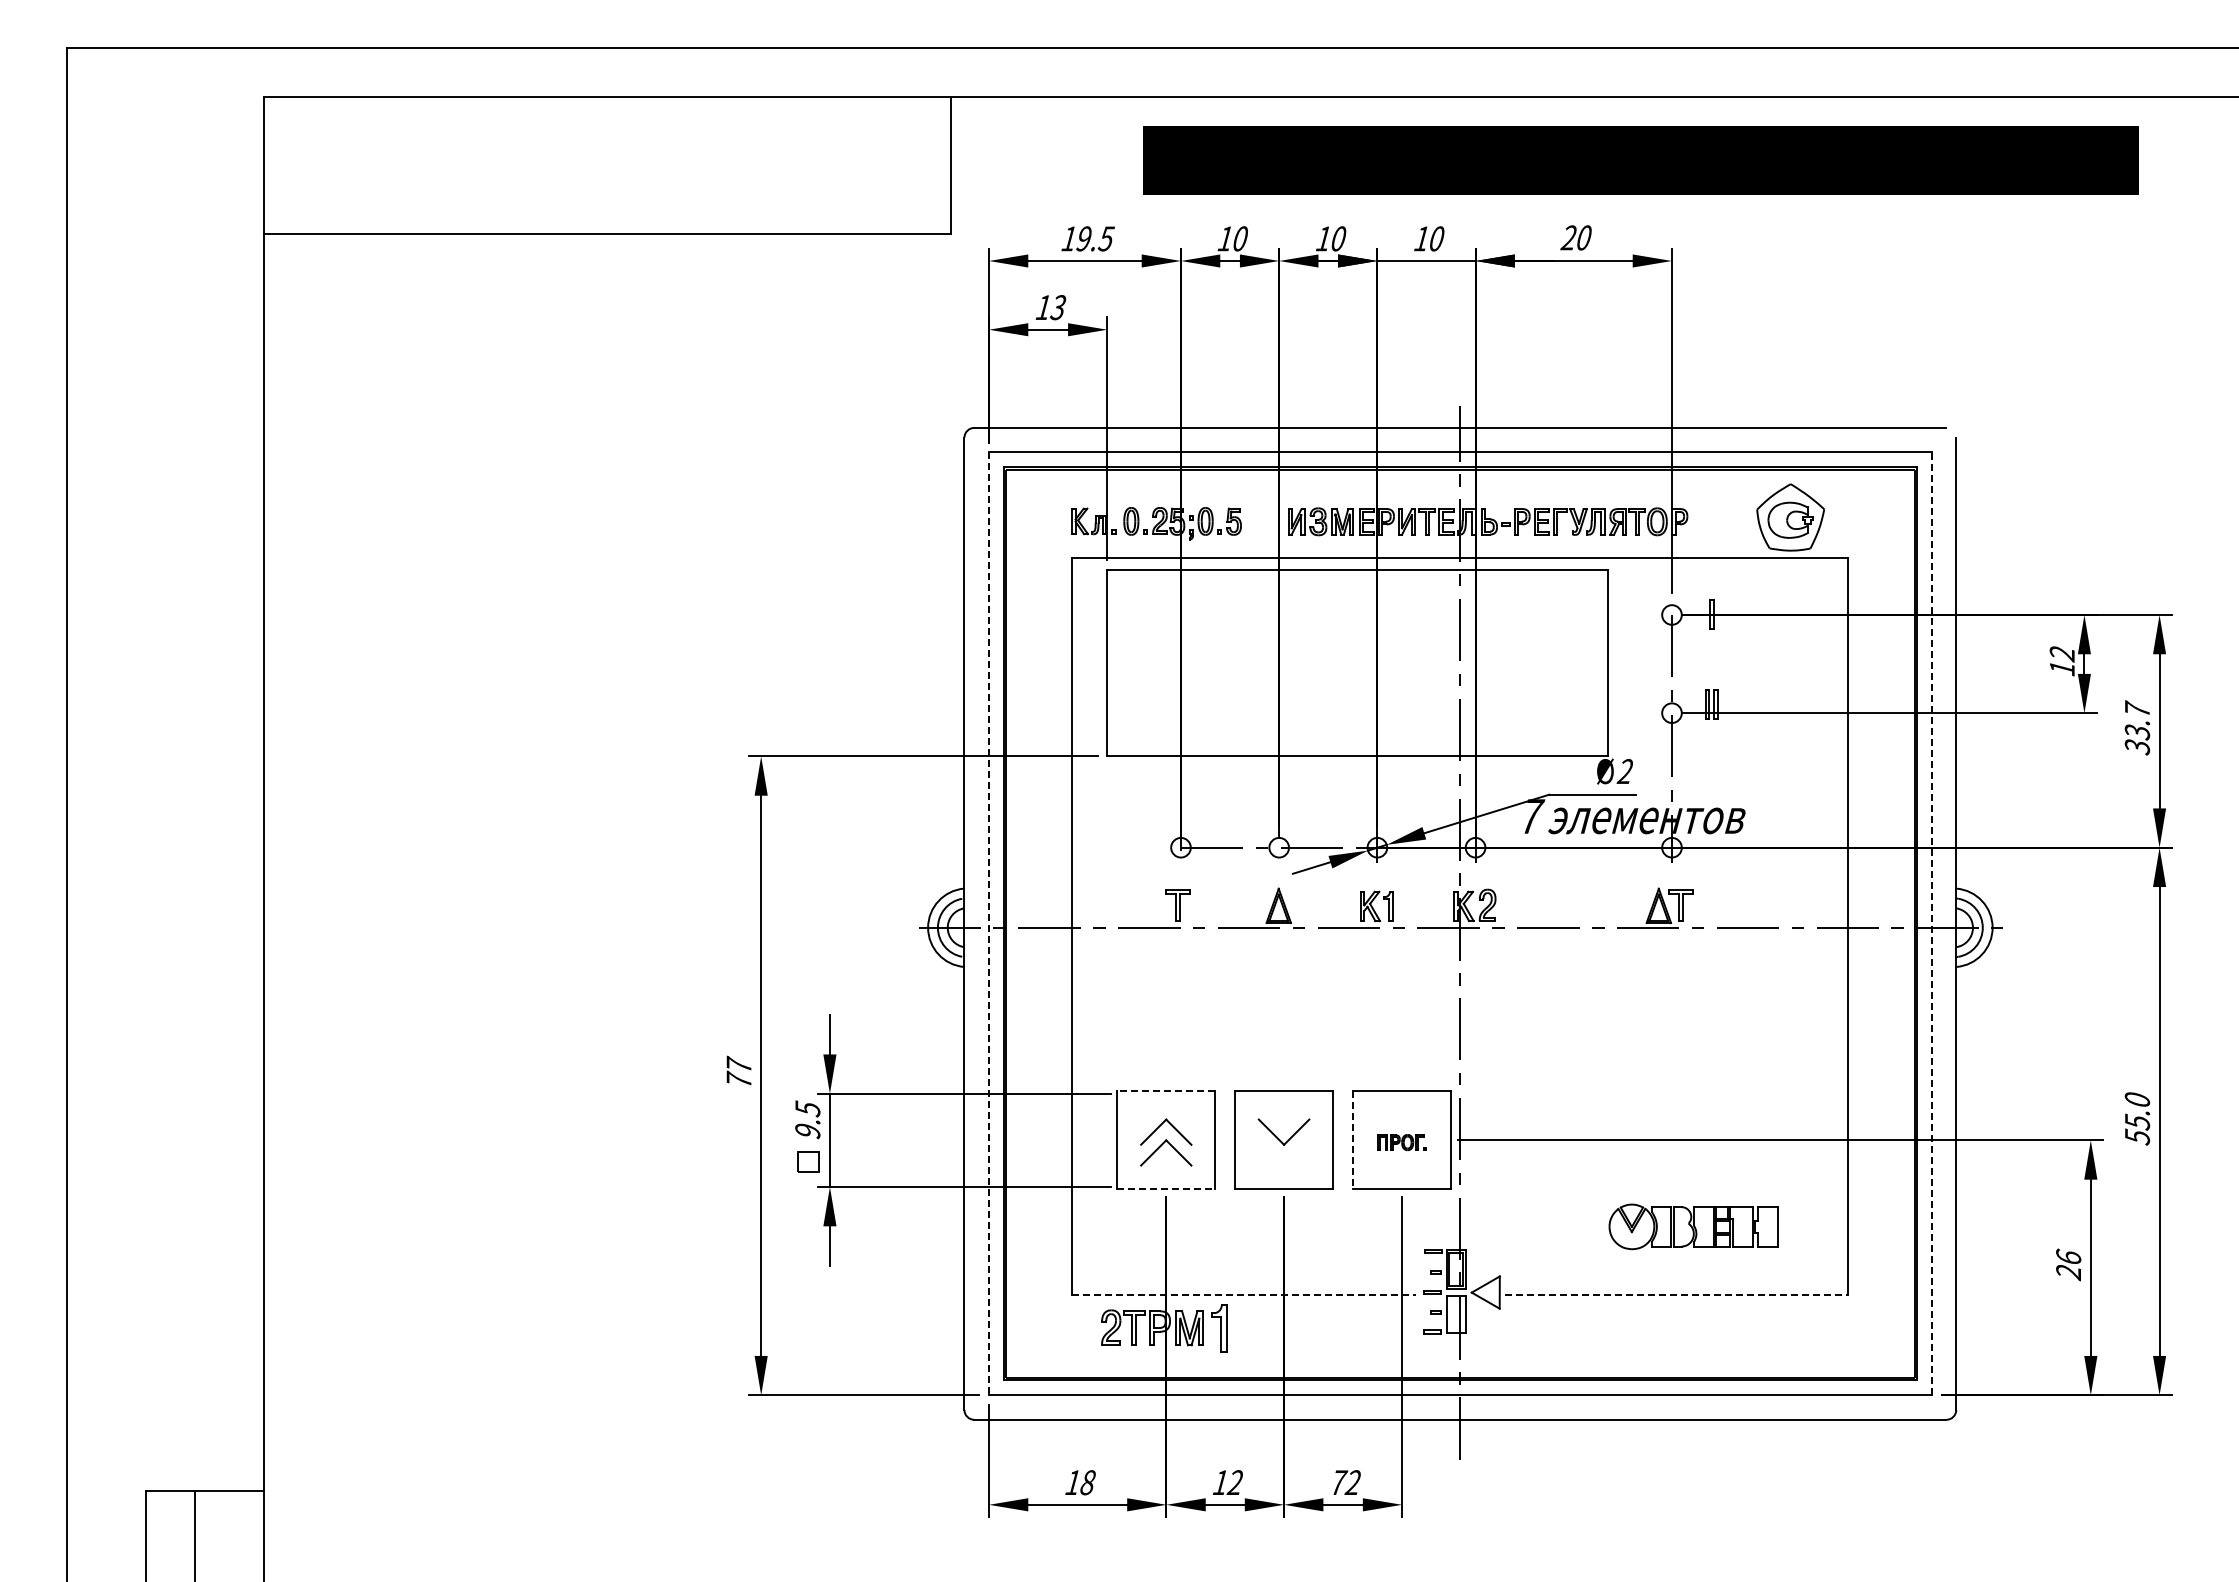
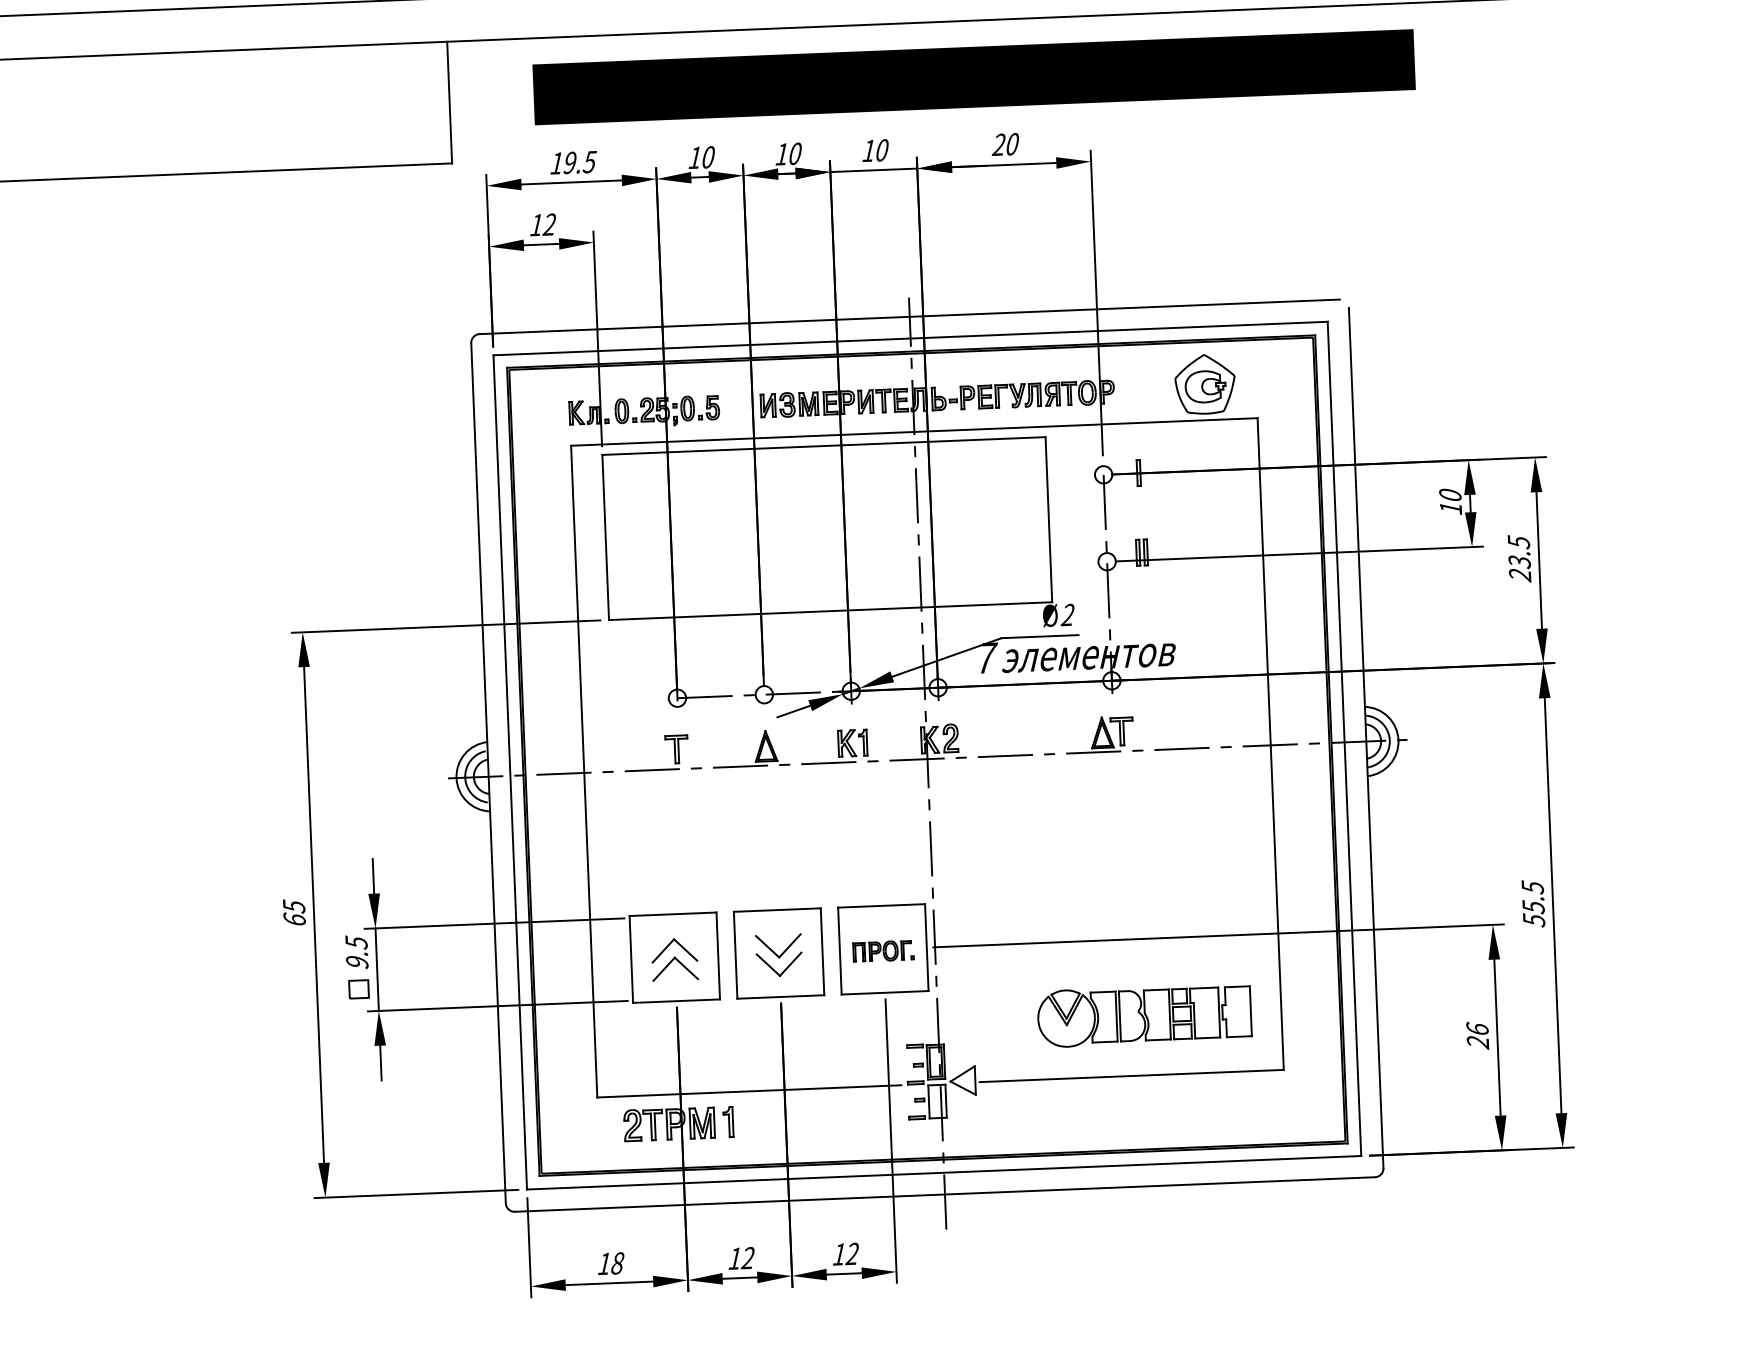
part: (1640, 160) -> (973, 77), moved
text: (1057, 307) -> (548, 224), 13 -> 12
text: (2061, 654) -> (1449, 495), 12 -> 10
text: (2137, 727) -> (1519, 557), 33.7 -> 23.5
line: (1931, 923) -> (1344, 738), dashed -> solid
line: (989, 924) -> (510, 772), dashed -> solid
text: (738, 1070) -> (293, 911), 77 -> 65
line: (1165, 1091) -> (672, 914), dashed -> solid
text: (2137, 1099) -> (1532, 887), 55.0 -> 55.5
line: (1352, 1140) -> (839, 951), dashed -> solid
part: (1401, 1142) -> (883, 951), size x1.43
part: (1277, 1157) -> (773, 968), added
line: (1166, 1189) -> (676, 1001), dashed -> solid
part: (1693, 1226) -> (1144, 1015), size x1.43
line: (1244, 1294) -> (749, 1091), dashed -> solid
line: (1676, 1294) -> (1131, 1075), dashed -> solid
part: (1218, 1327) -> (727, 1121), size x0.71
text: (1339, 1482) -> (840, 1254), 72 -> 12

